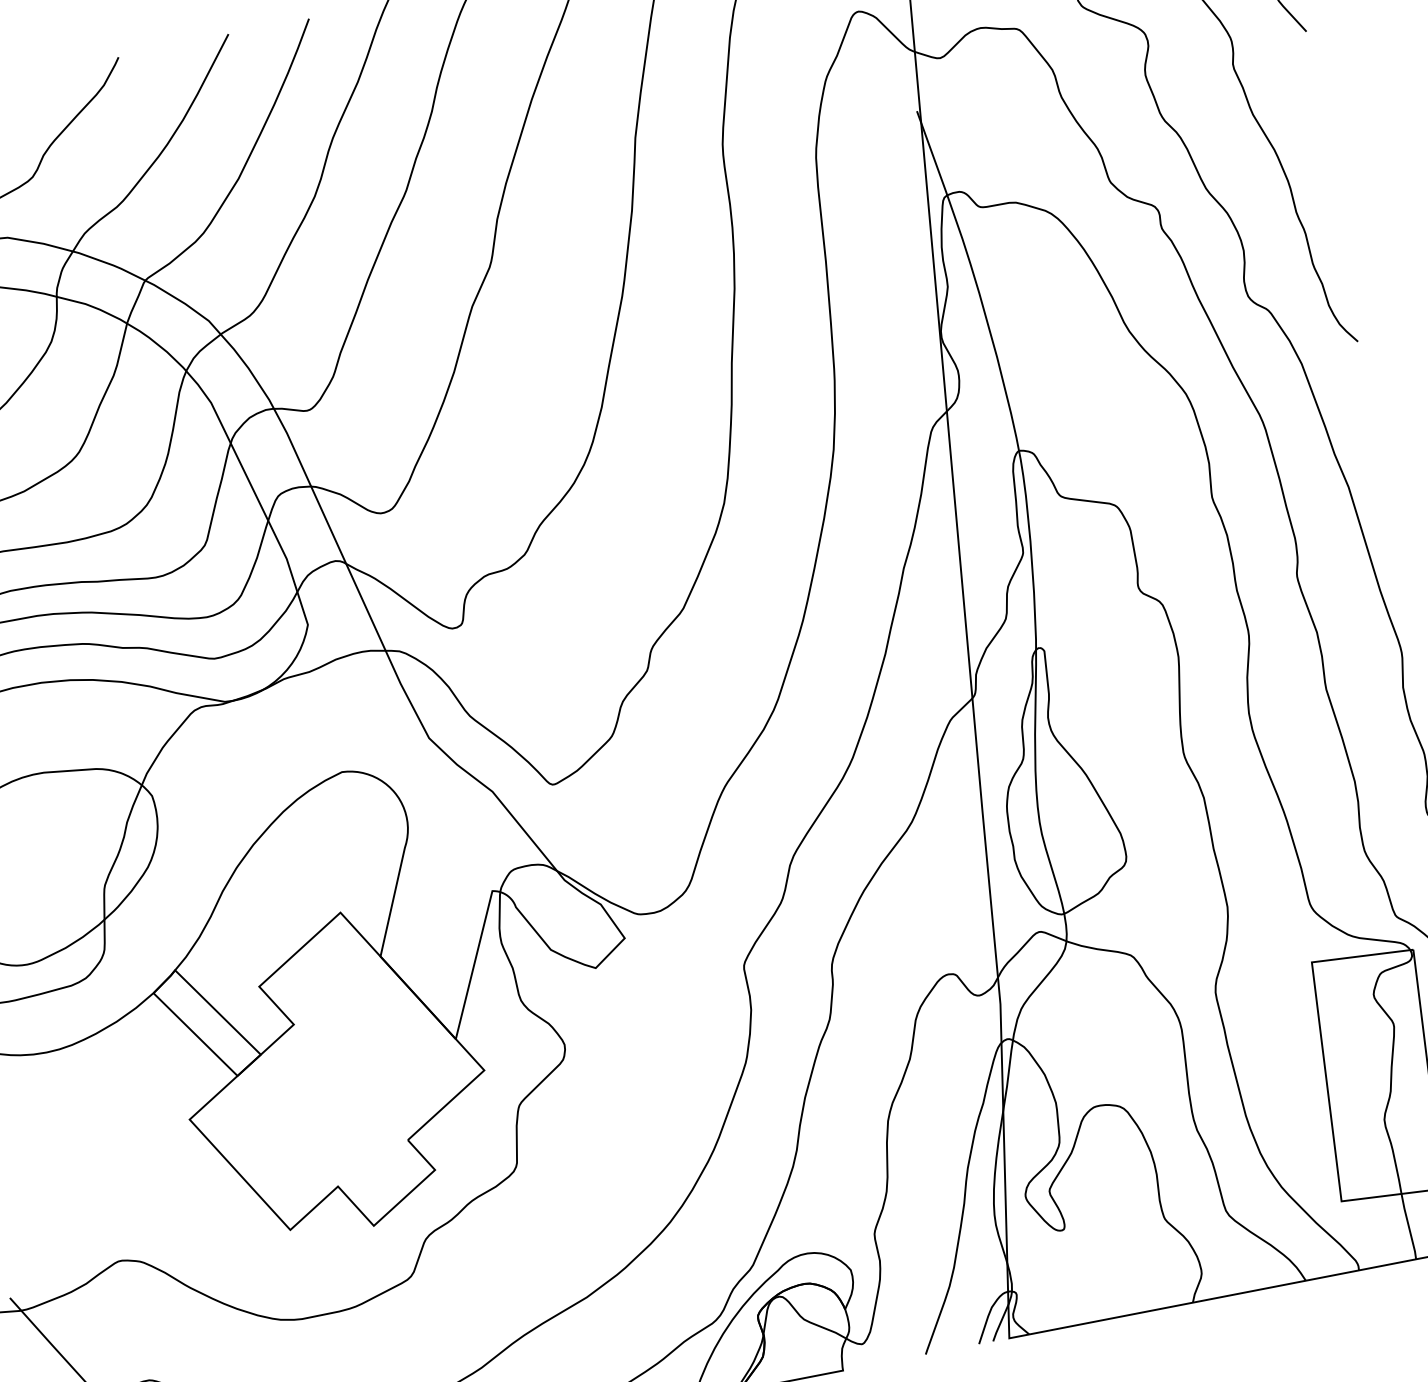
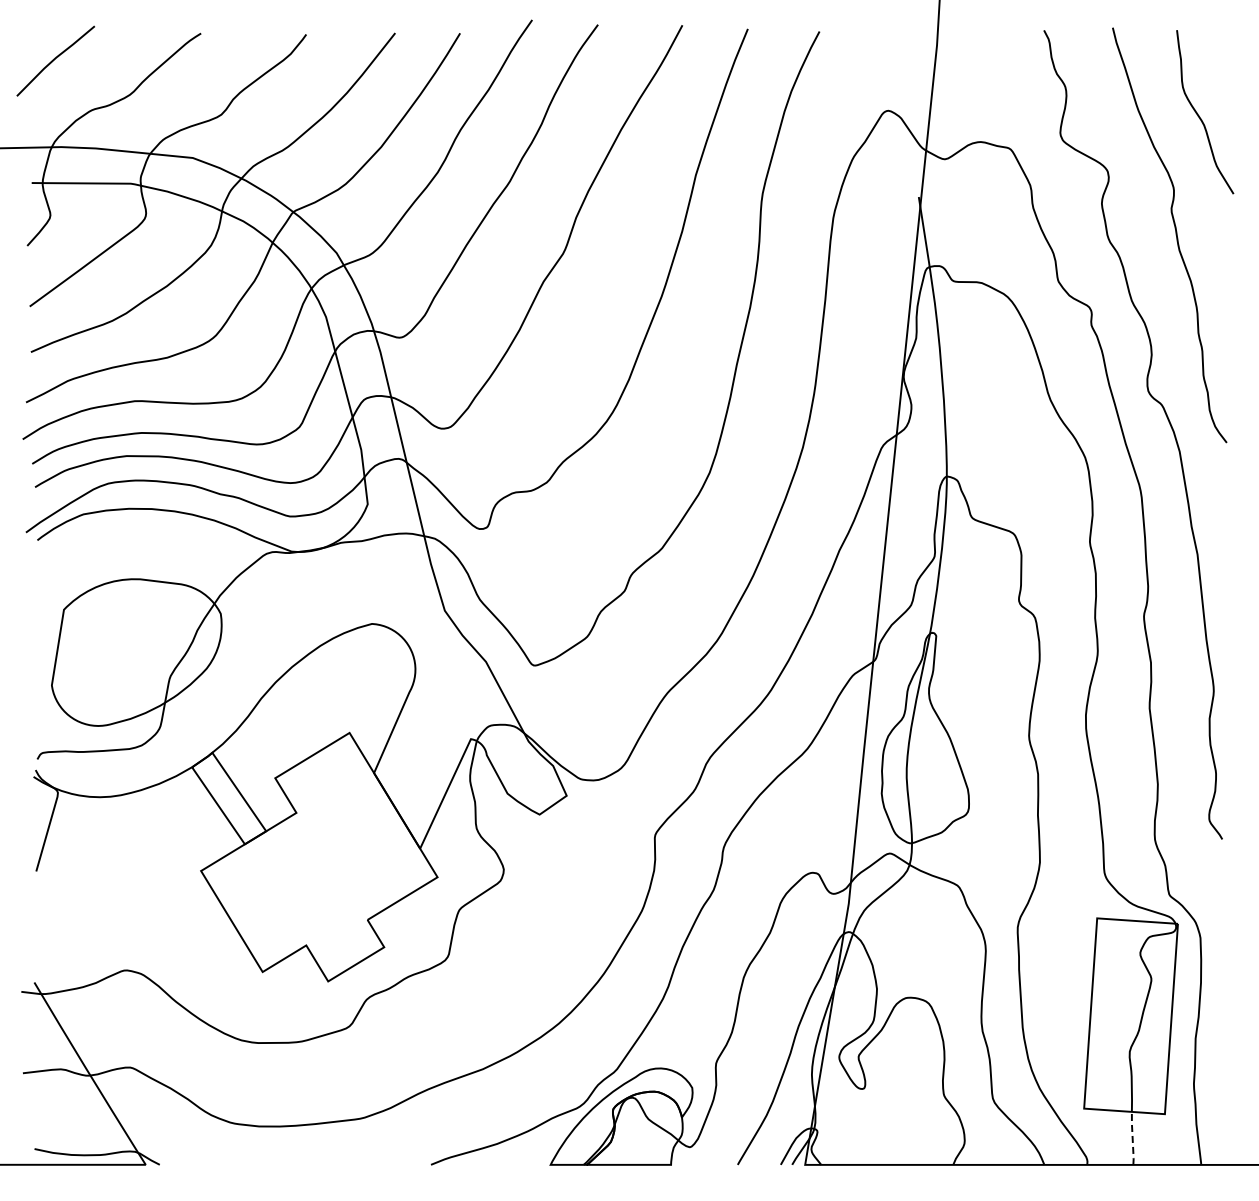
line: (1408, 1226) -> (1132, 1138), solid -> dashed

